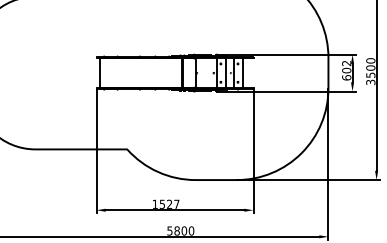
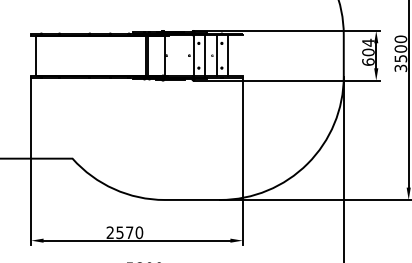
text: (346, 63) -> (368, 42), 602 -> 604
text: (165, 203) -> (124, 231), 1527 -> 2570

